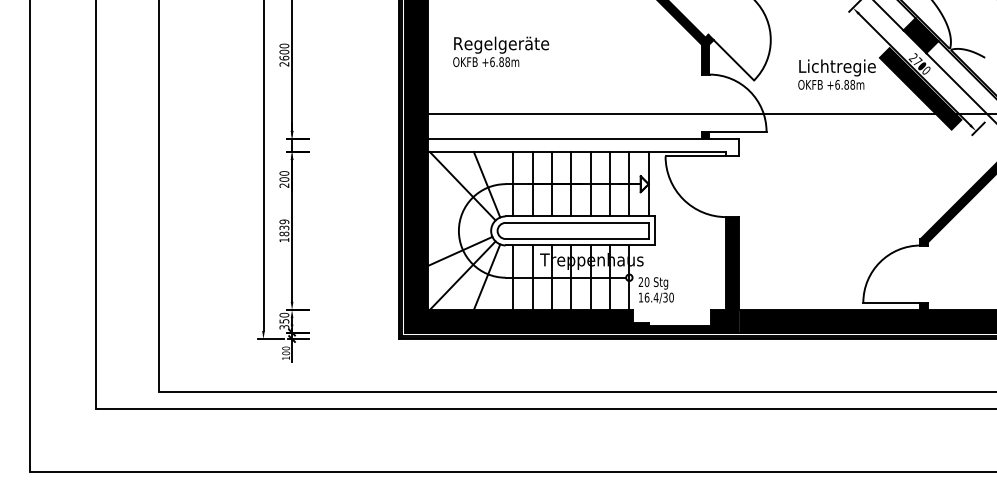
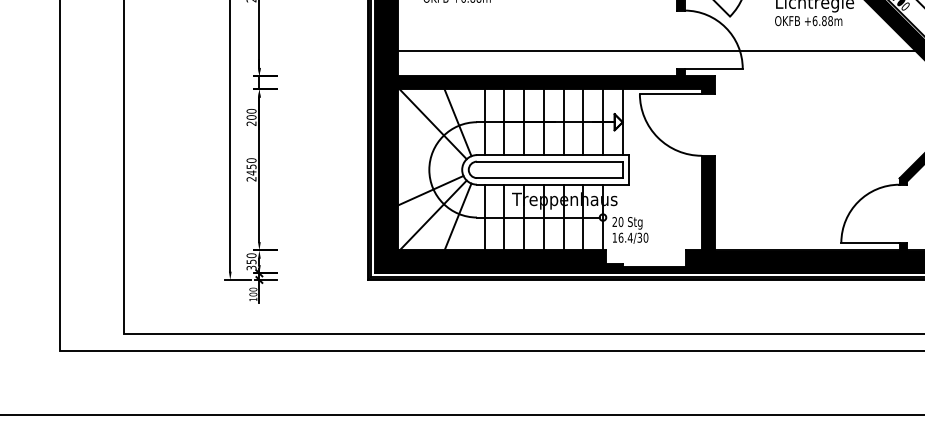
fill: (583, 147) -> (556, 84), added
text: (284, 230) -> (251, 169), 1839 -> 2450

